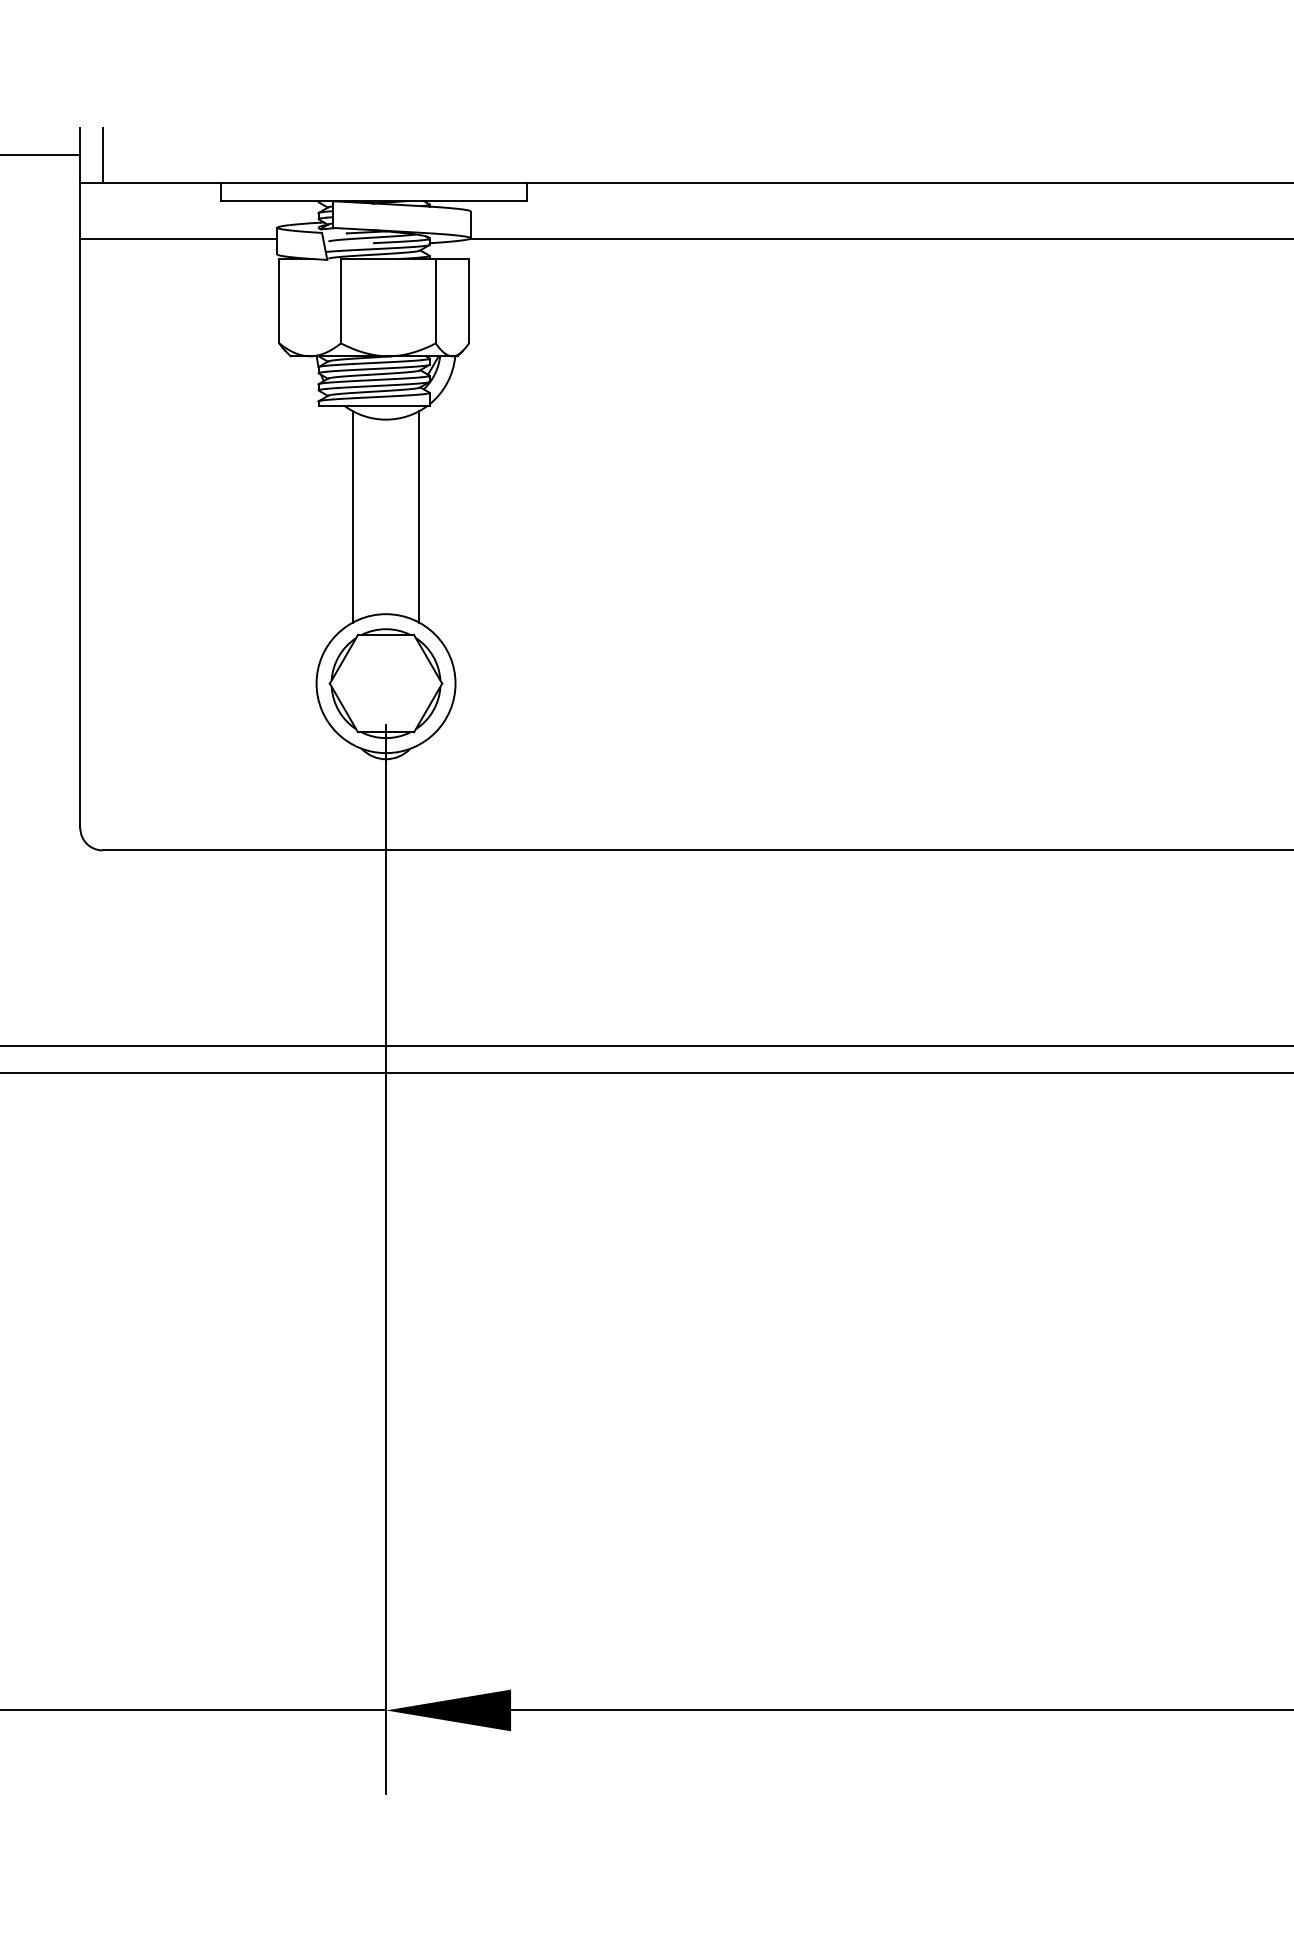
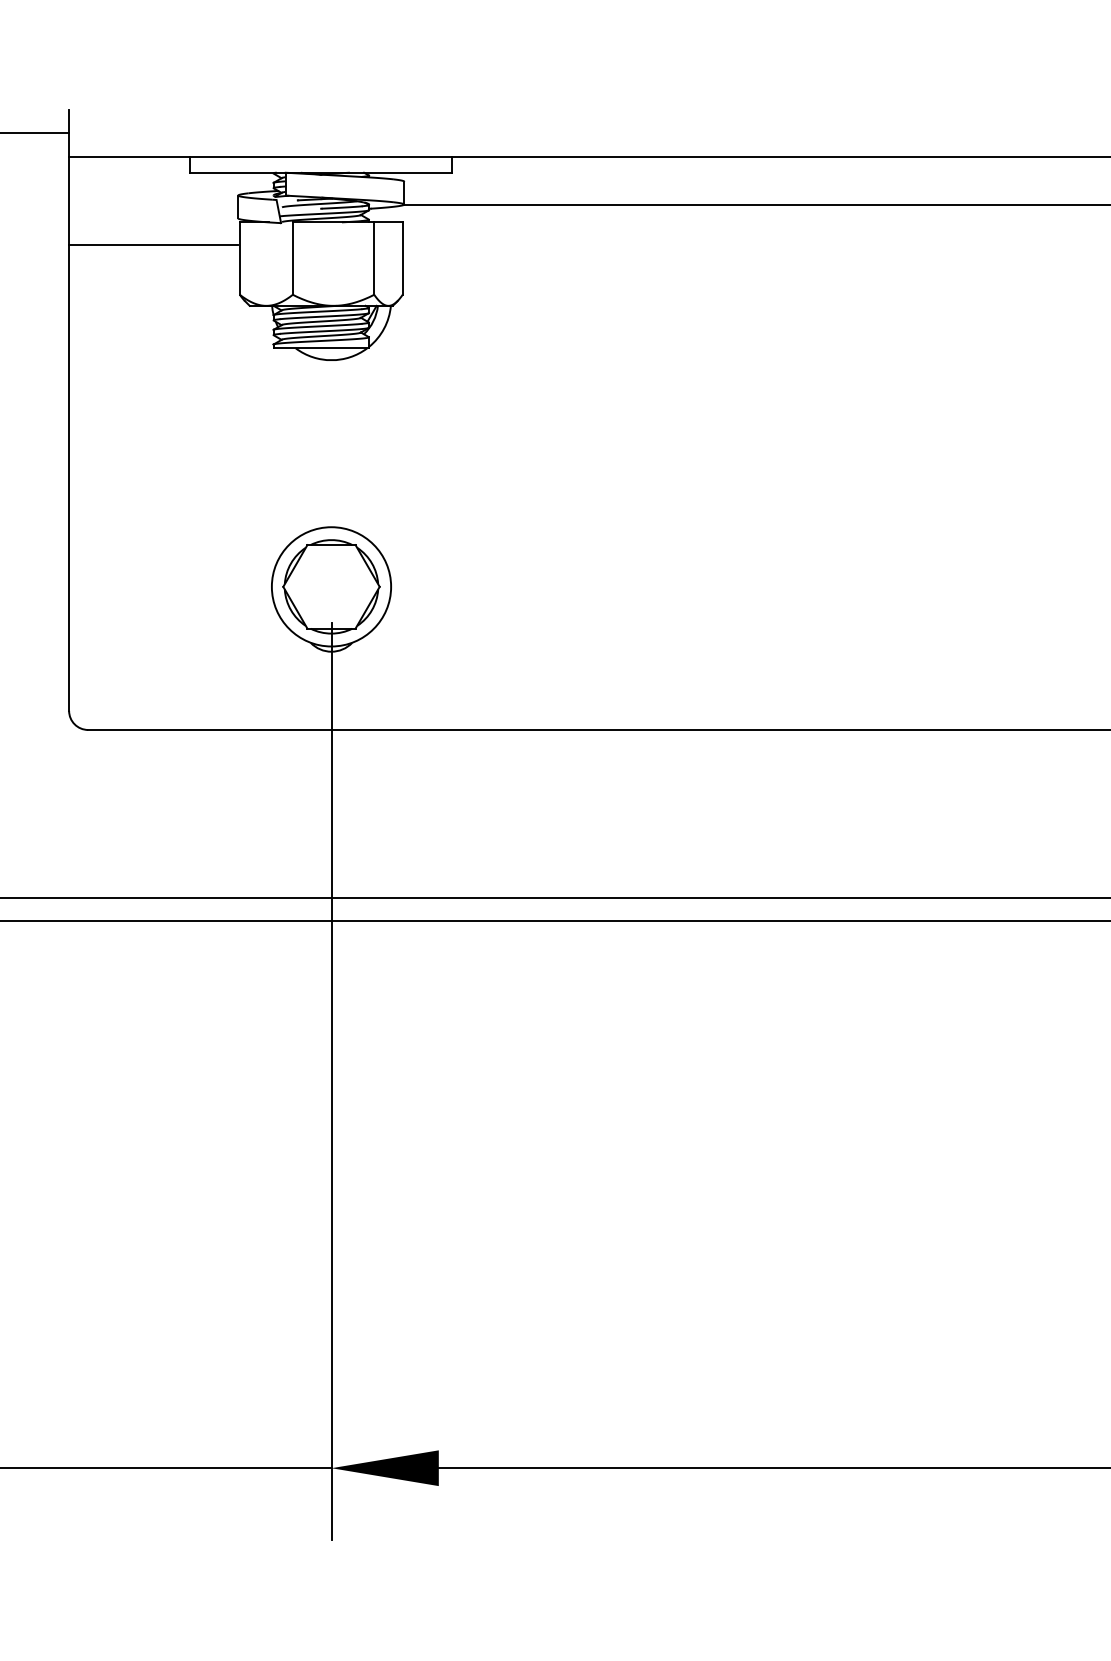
line: (102, 155) -> (88, 133), removed
line: (178, 239) -> (153, 245), moved
line: (352, 516) -> (302, 443), removed
line: (419, 516) -> (360, 443), removed

